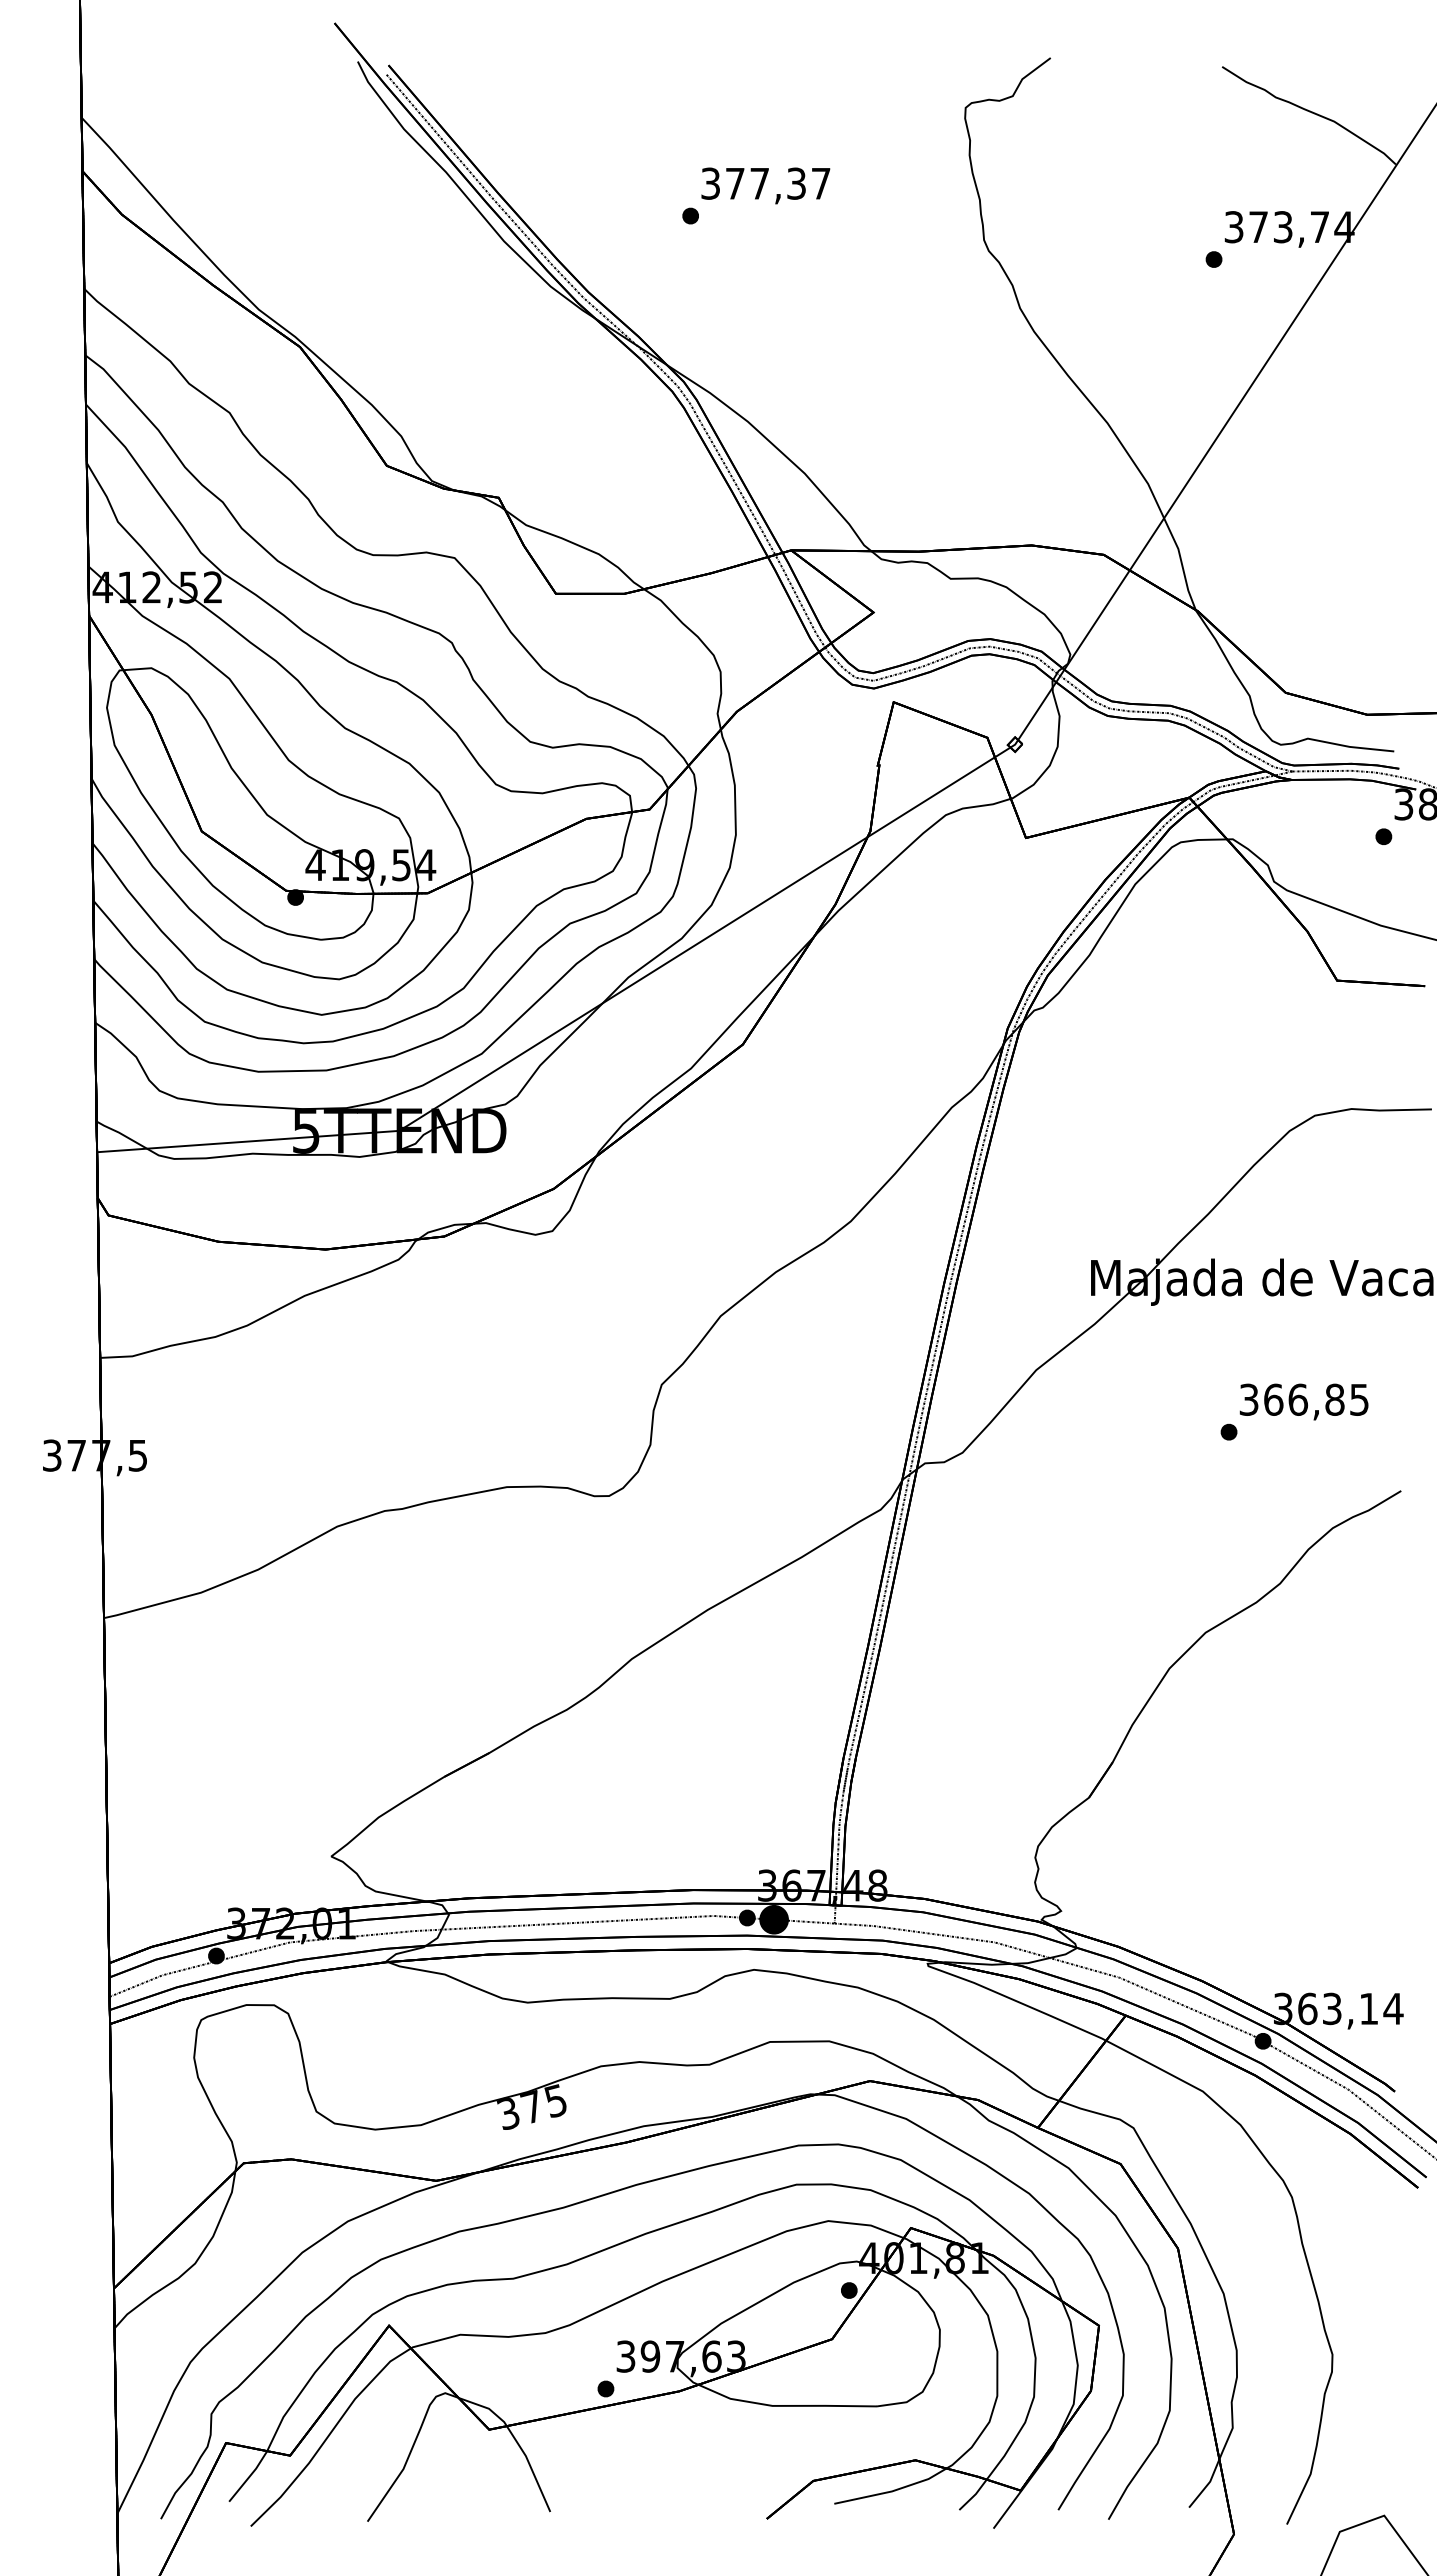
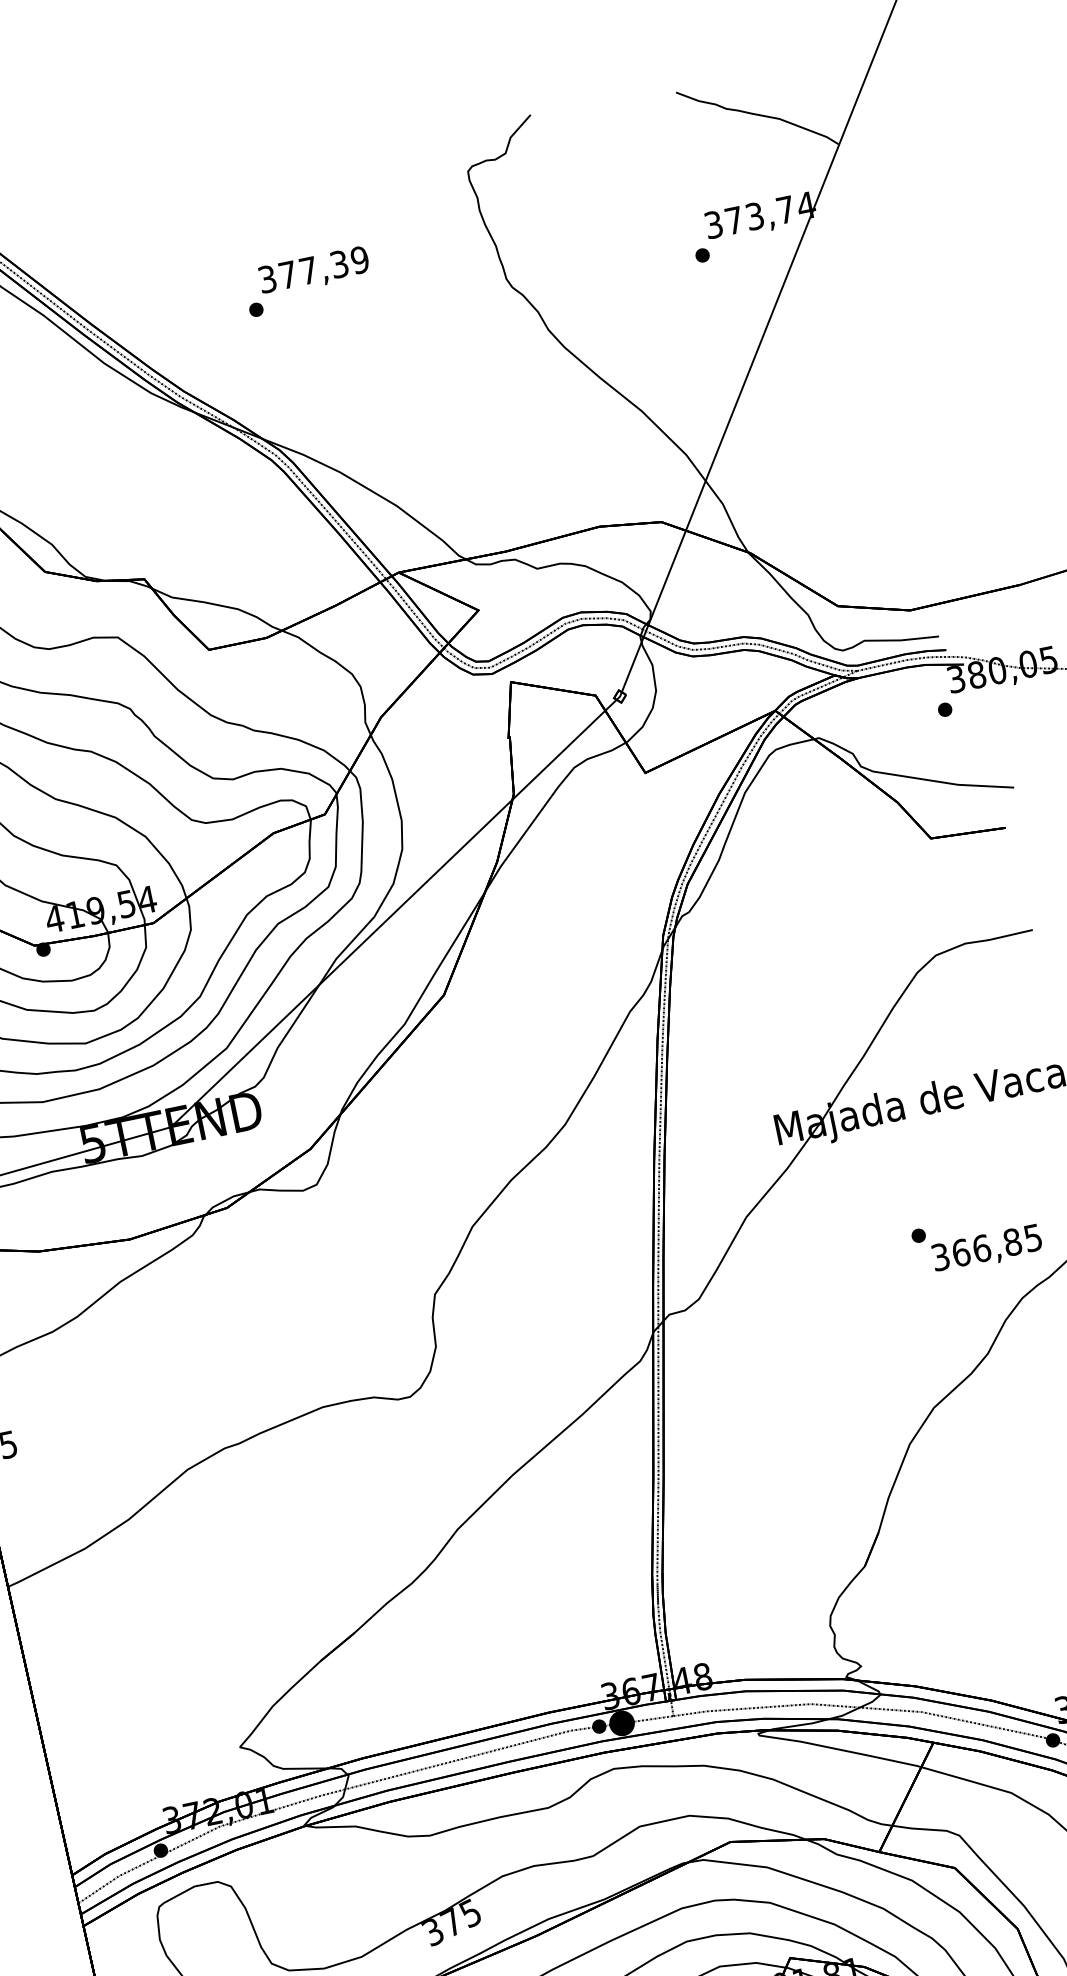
text: (820, 183) -> (359, 260), 377,37 -> 377,39
text: (1303, 1401) -> (986, 1249), moved

